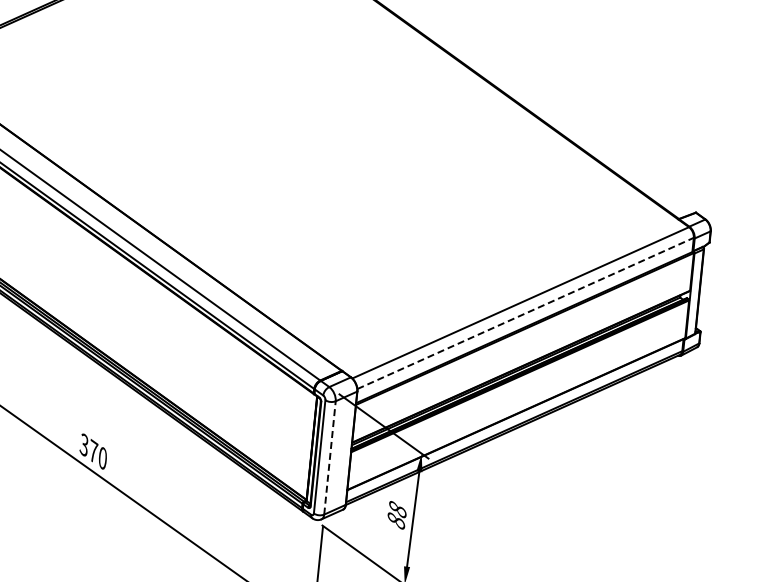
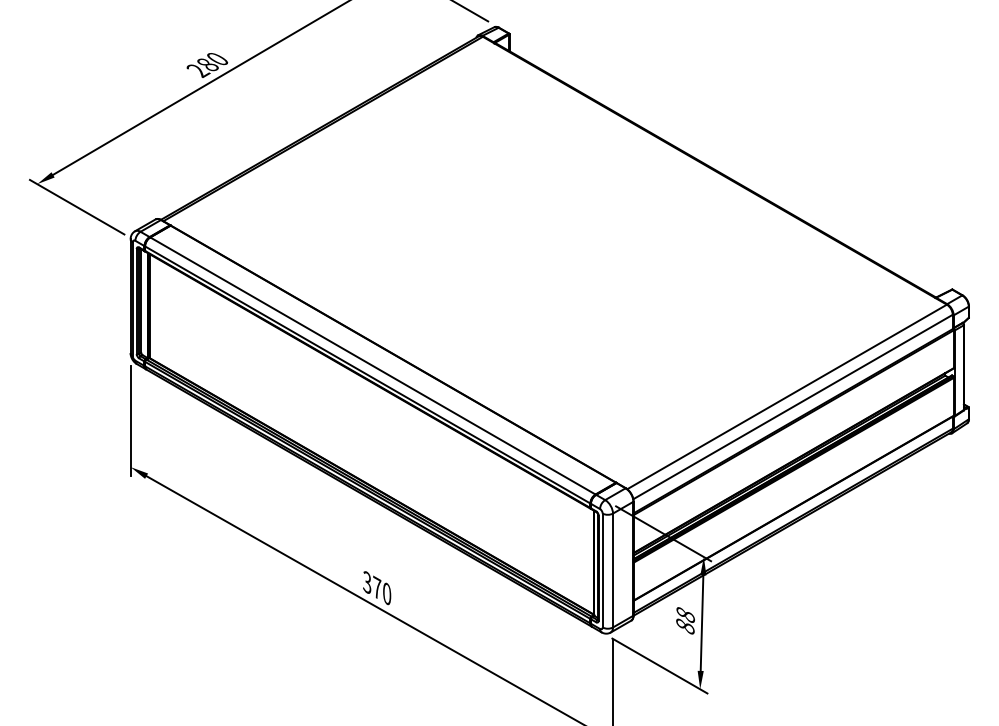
line: (526, 312) -> (793, 406), dashed -> solid
line: (330, 457) -> (613, 570), dashed -> solid

